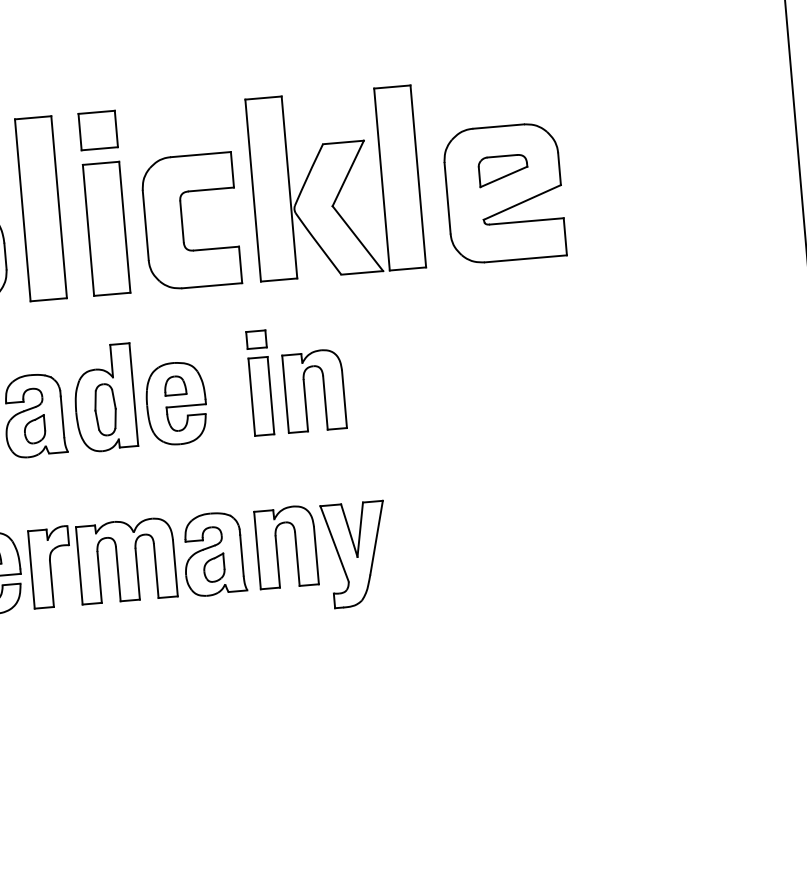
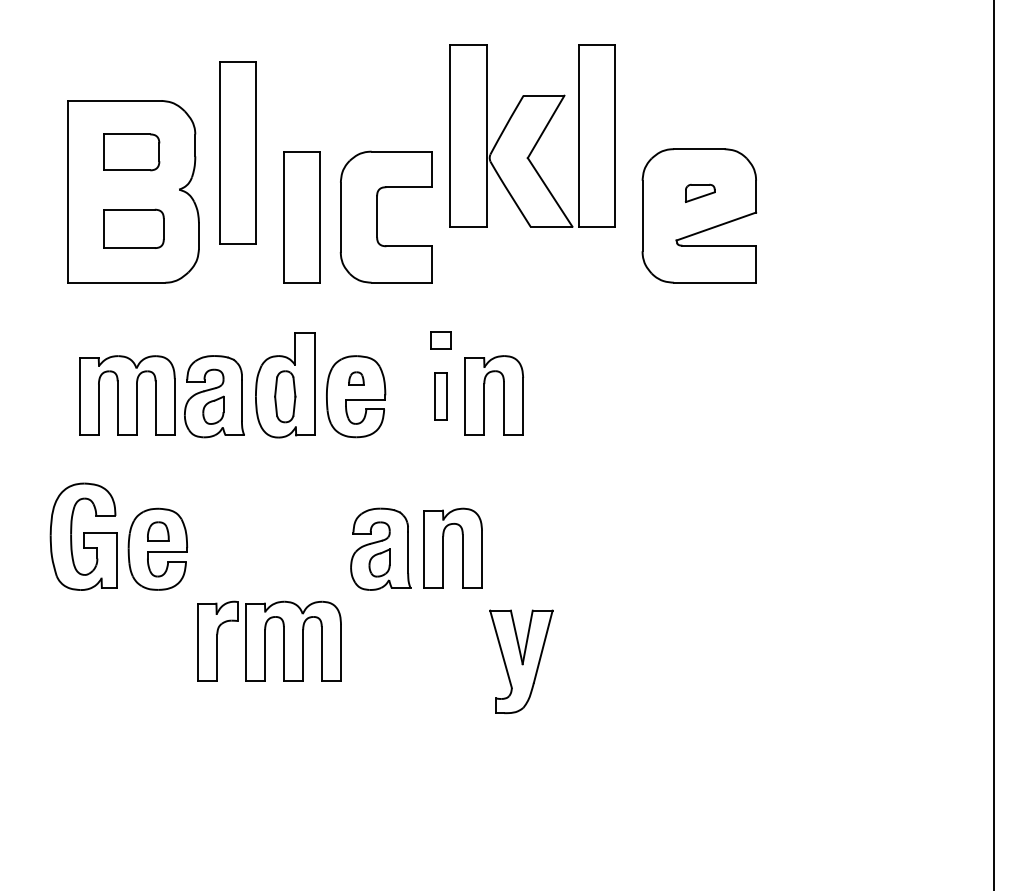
part: (97, 129) -> (301, 118), removed
part: (503, 170) -> (700, 193), size x0.6
part: (335, 183) -> (532, 135), moved
part: (40, 208) -> (237, 152), moved
part: (175, 385) -> (356, 378), size x0.7
part: (260, 396) -> (440, 396), size x0.6
part: (356, 554) -> (521, 661), moved
part: (102, 561) -> (269, 640), moved

